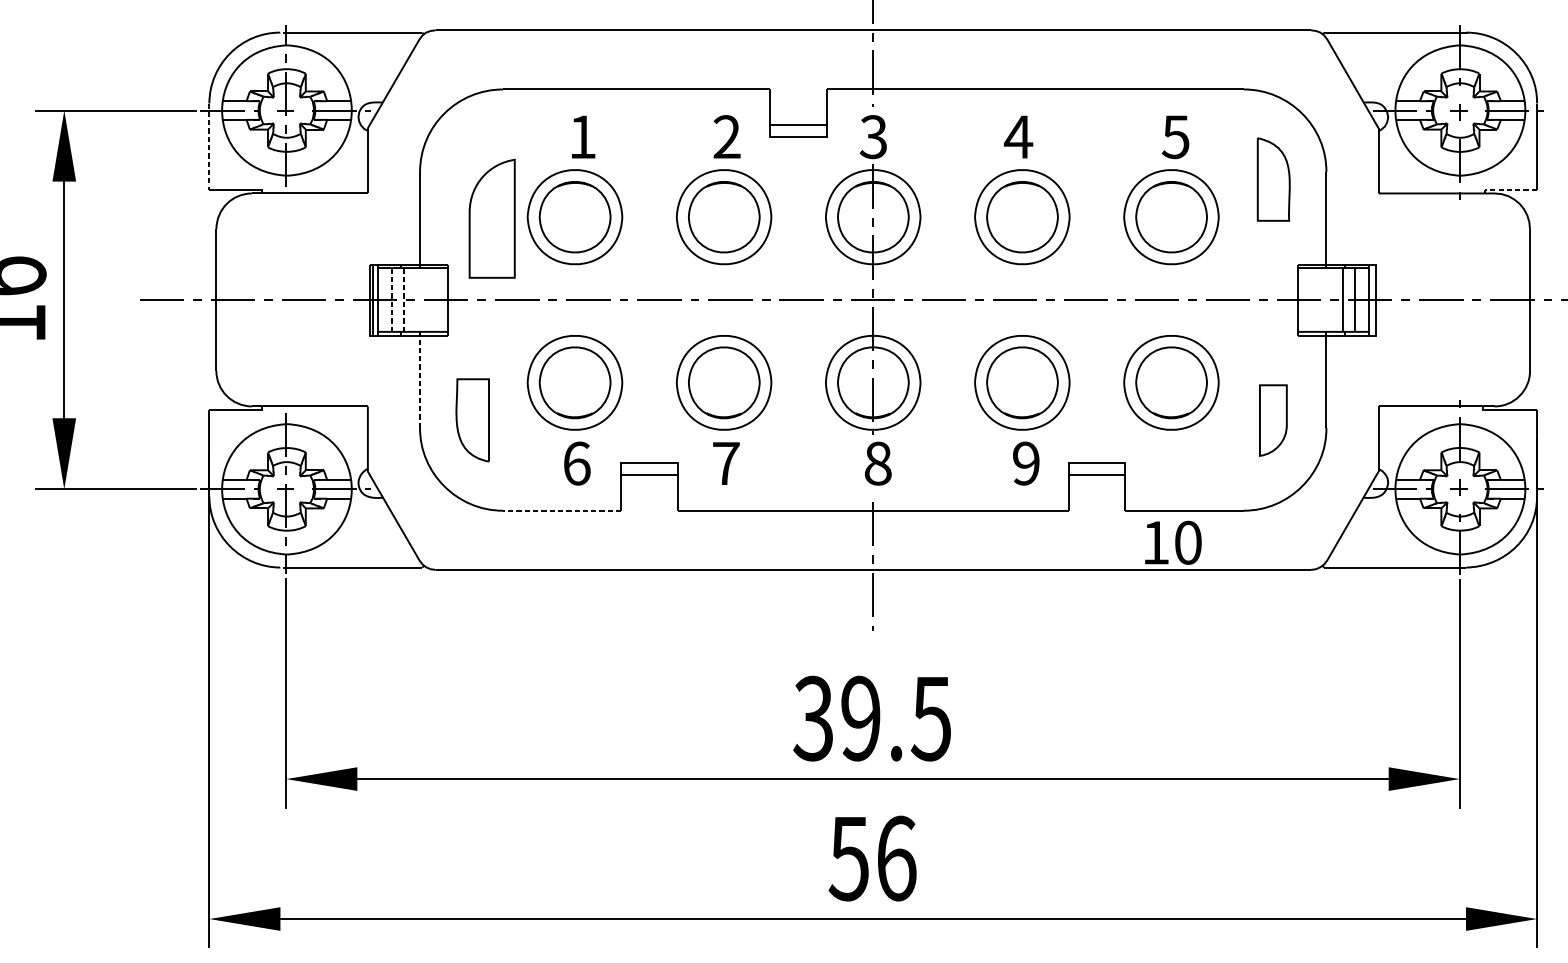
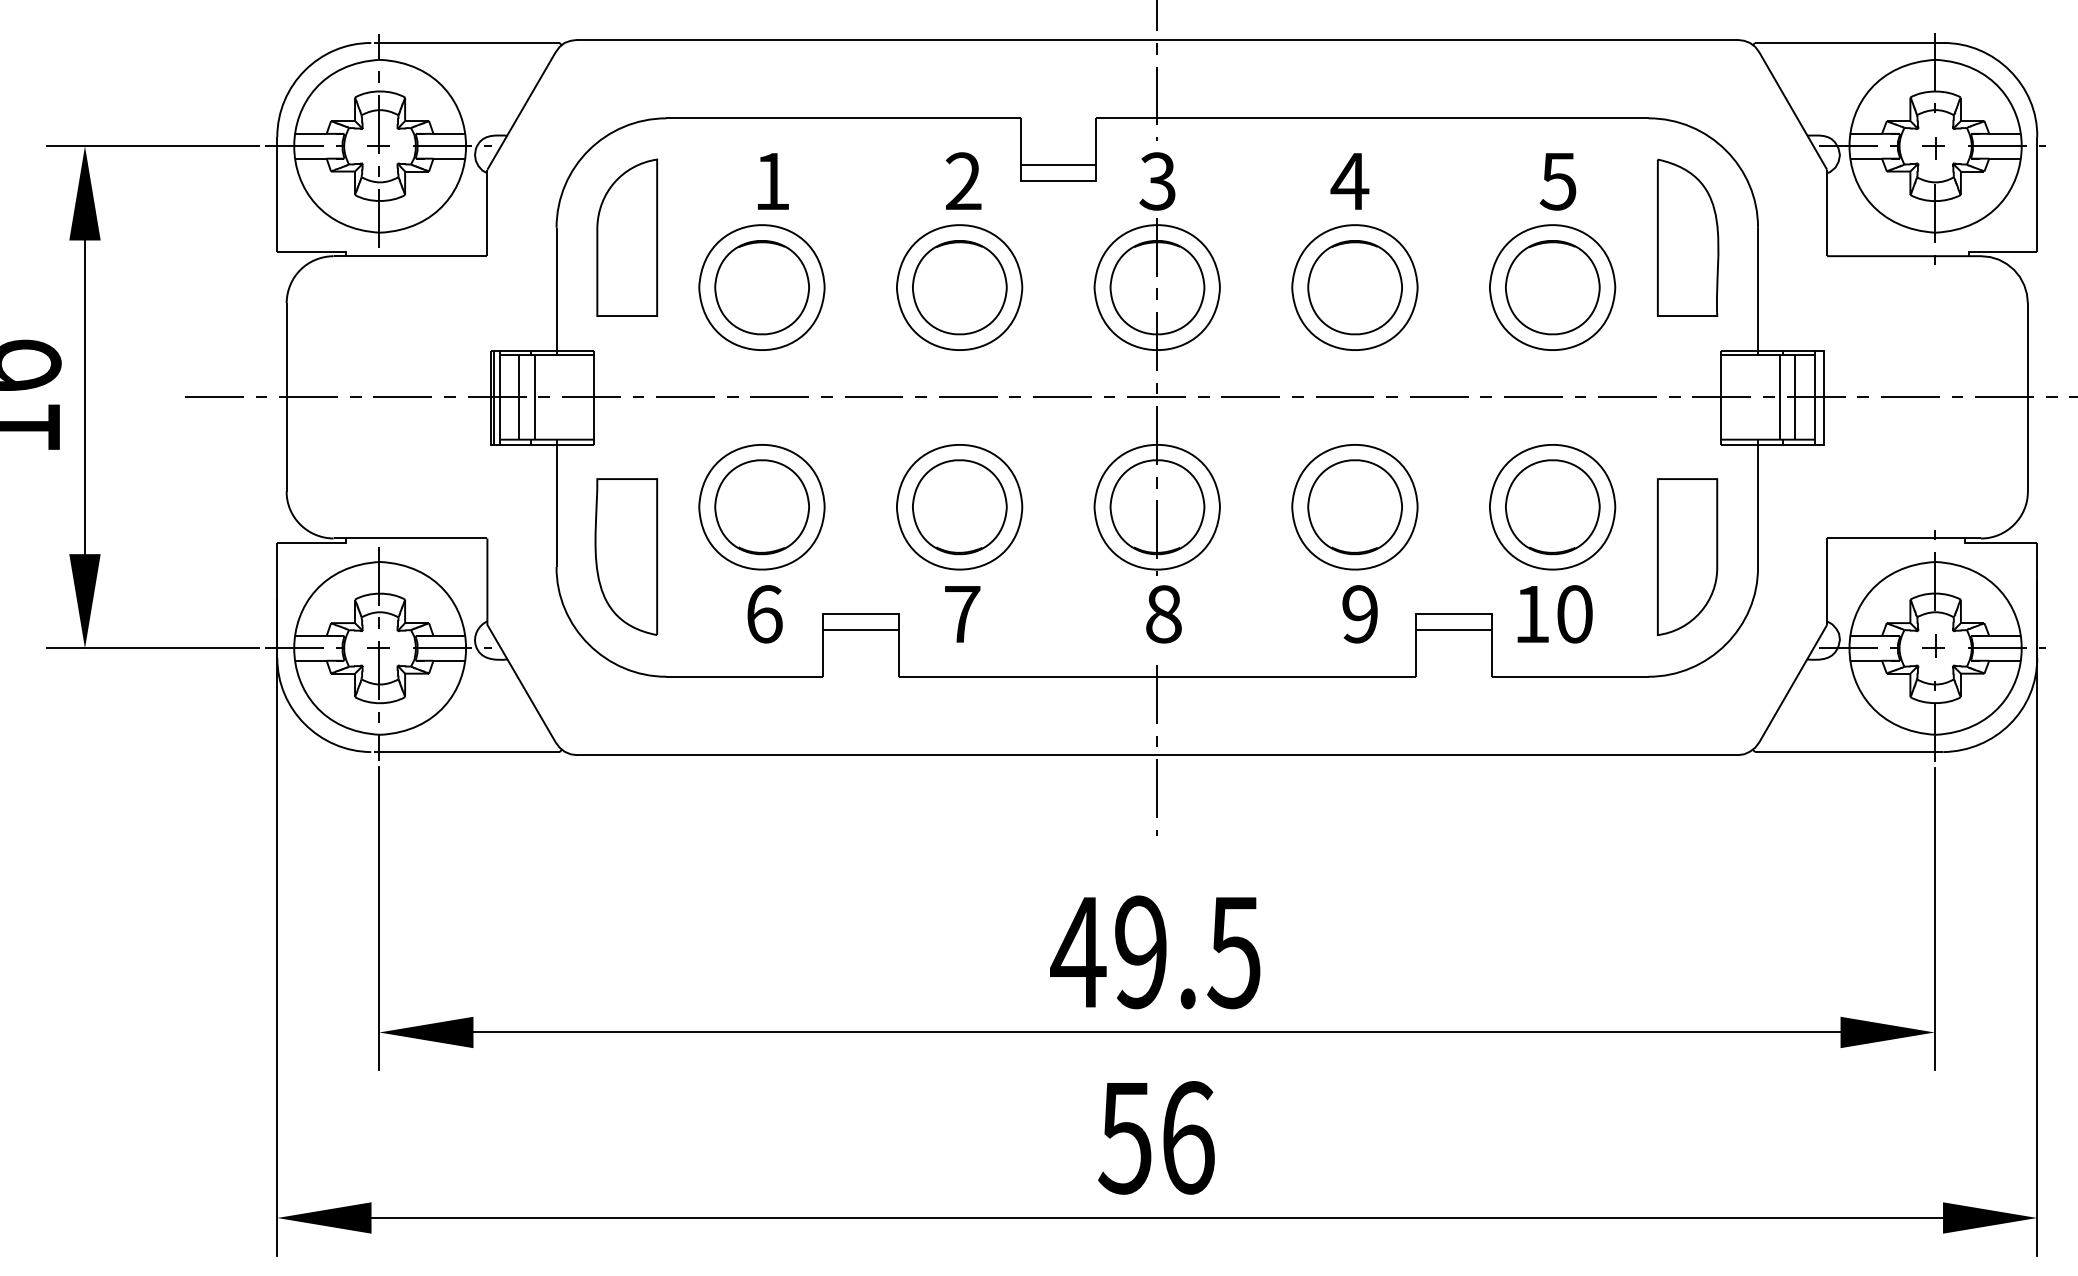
line: (209, 146) -> (277, 194), dashed -> solid
part: (1273, 179) -> (1688, 237), size x1.43
line: (1509, 189) -> (2000, 251), dashed -> solid
part: (492, 218) -> (627, 237), moved
line: (392, 299) -> (519, 396), dashed -> solid
line: (403, 299) -> (534, 396), dashed -> solid
line: (420, 381) -> (556, 505), dashed -> solid
part: (472, 420) -> (626, 556), size x1.43
part: (1273, 420) -> (1687, 557), size x1.67
line: (561, 510) -> (744, 676), dashed -> solid
text: (1172, 542) -> (1554, 614), moved
text: (813, 718) -> (1078, 952), 39.5 -> 49.5

